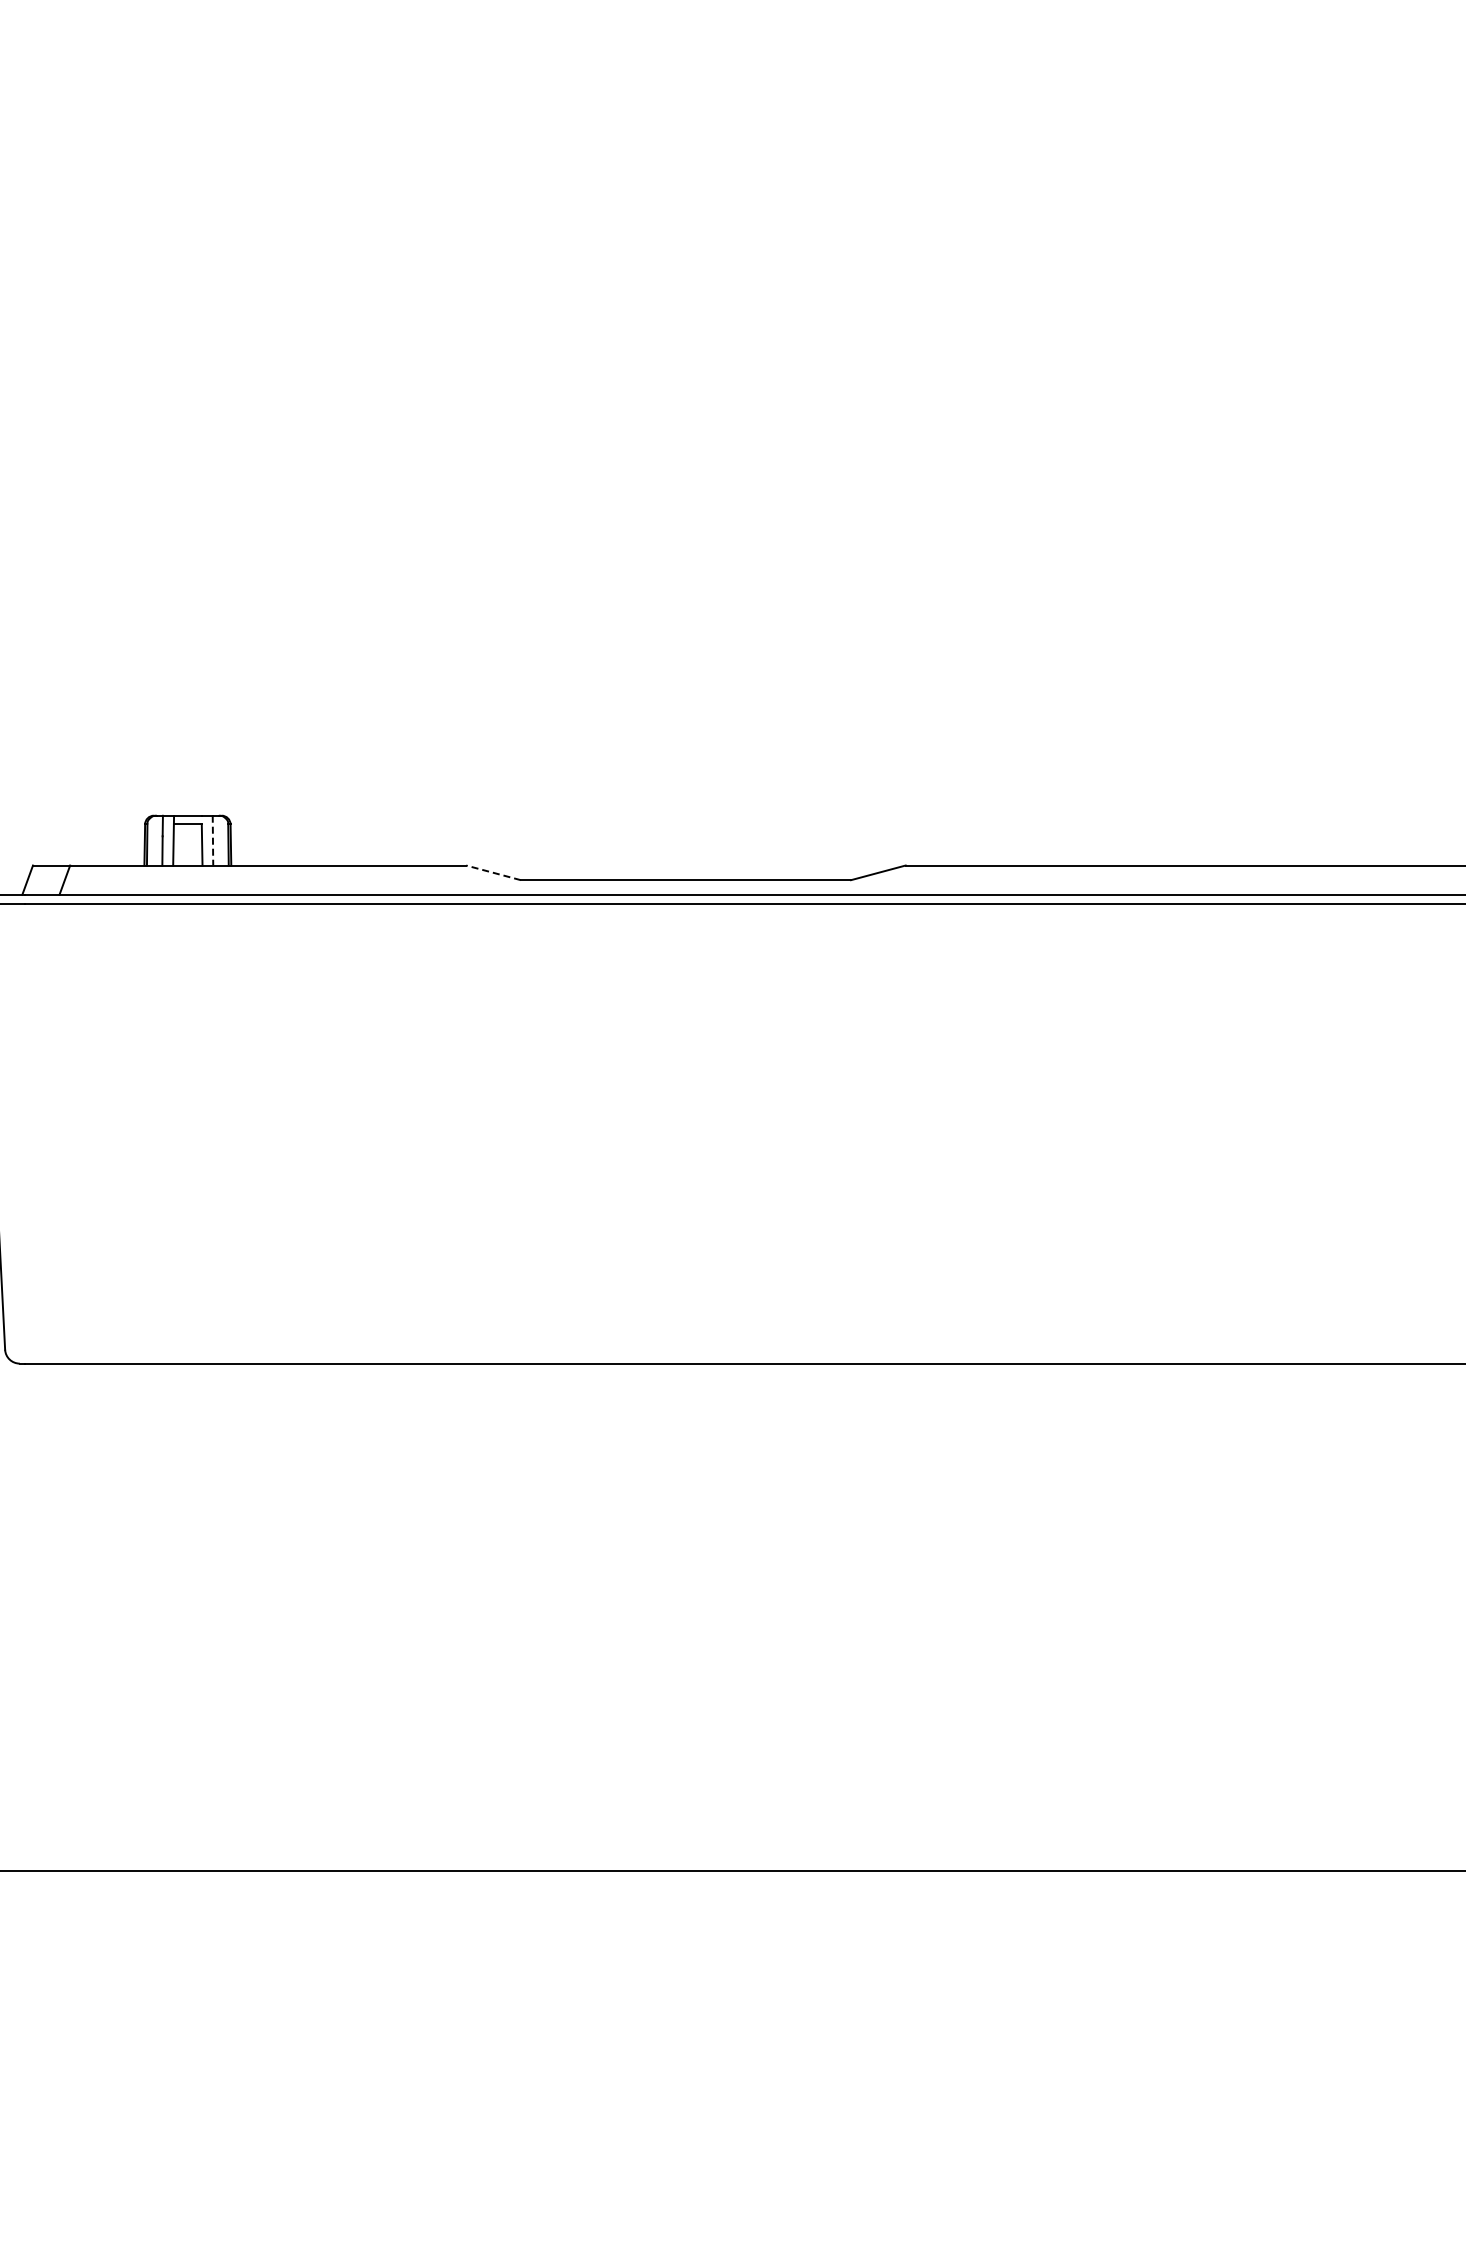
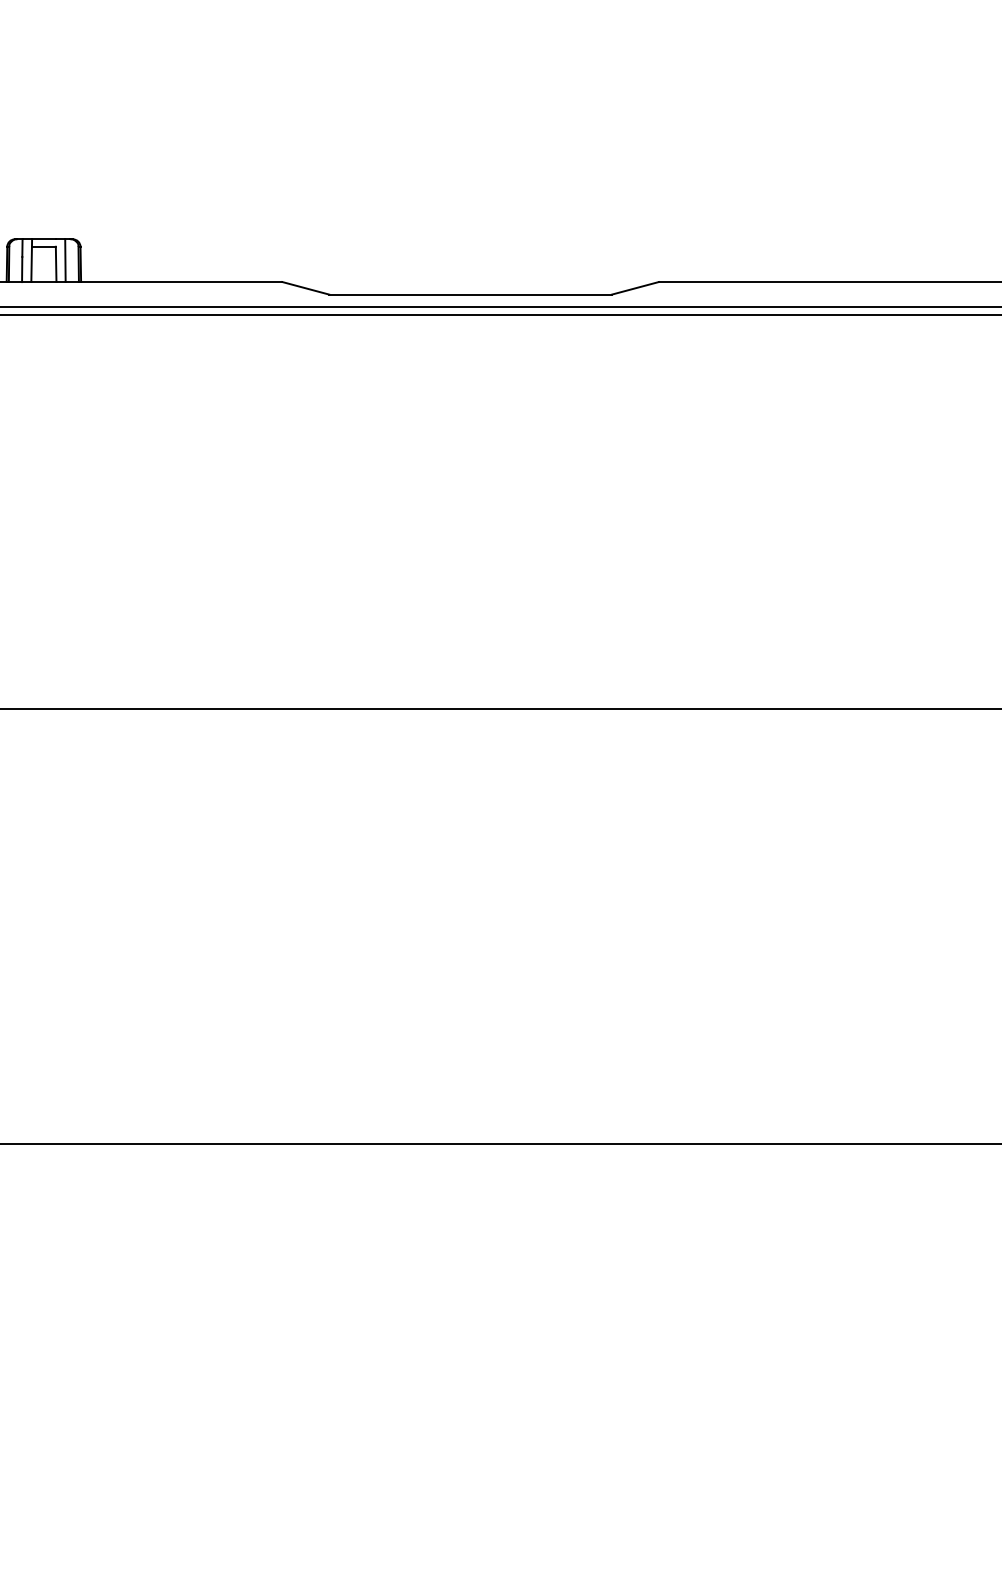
line: (212, 840) -> (65, 260), dashed -> solid
line: (493, 872) -> (305, 288), dashed -> solid

